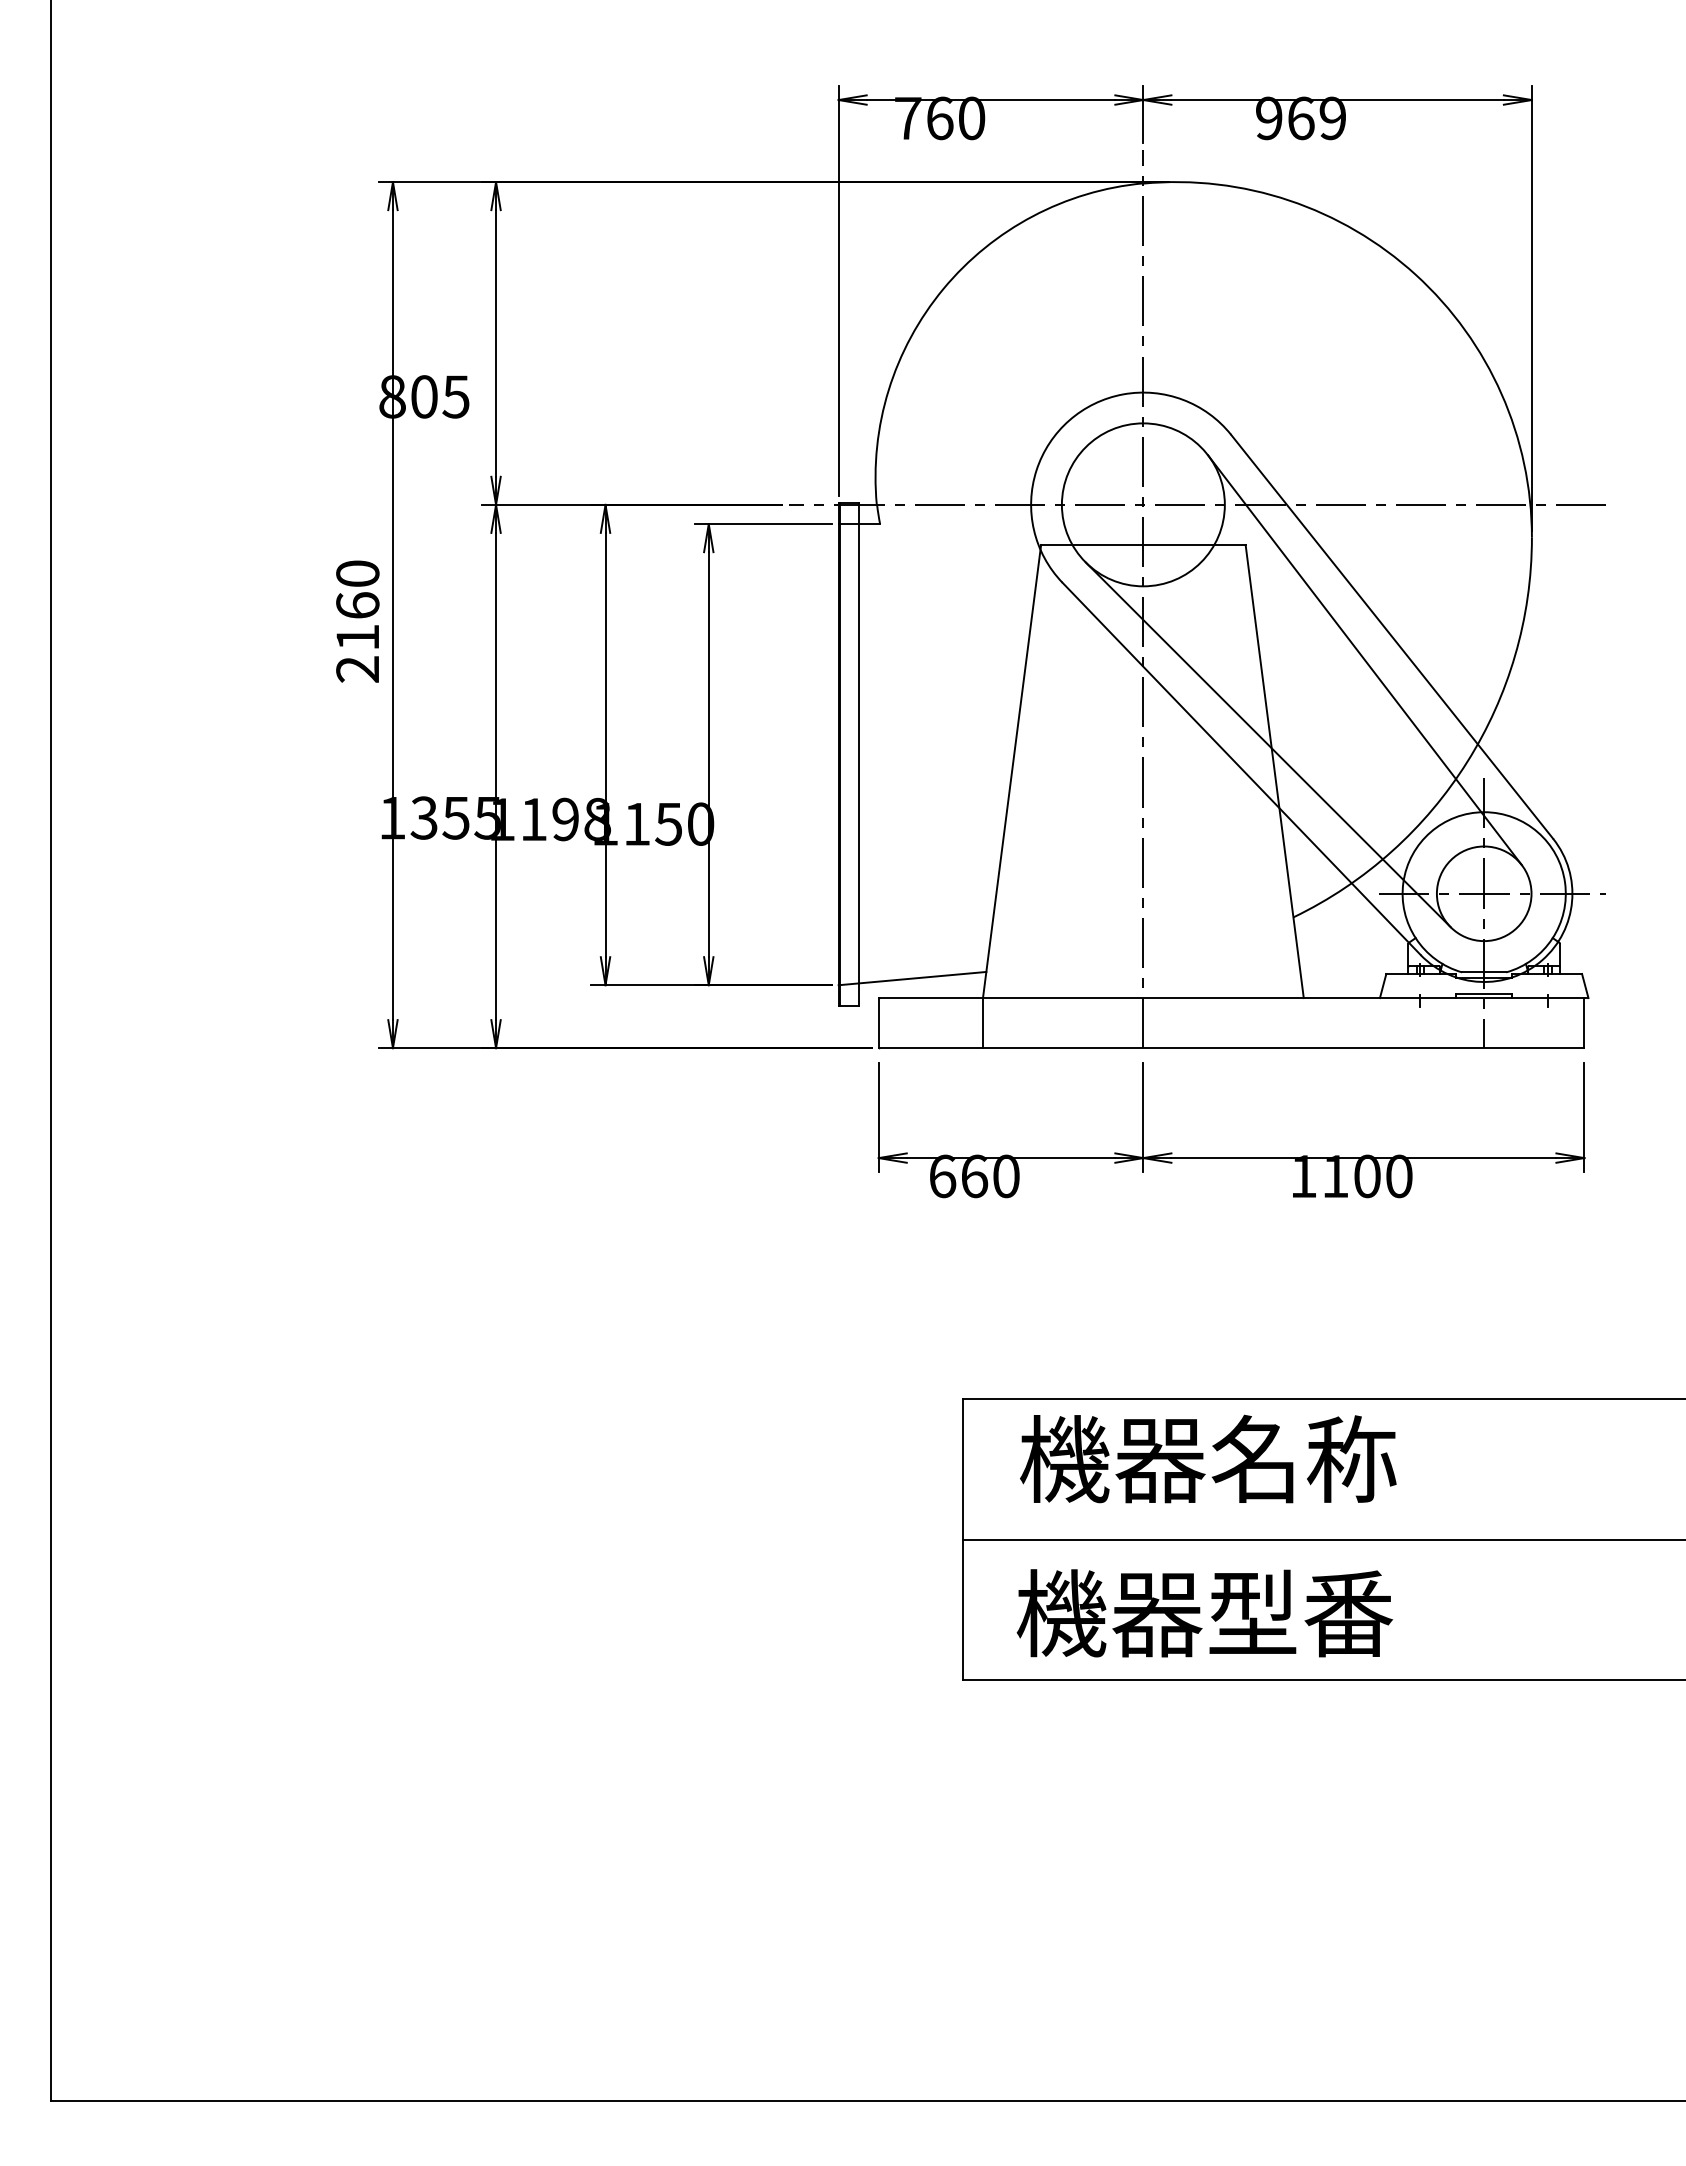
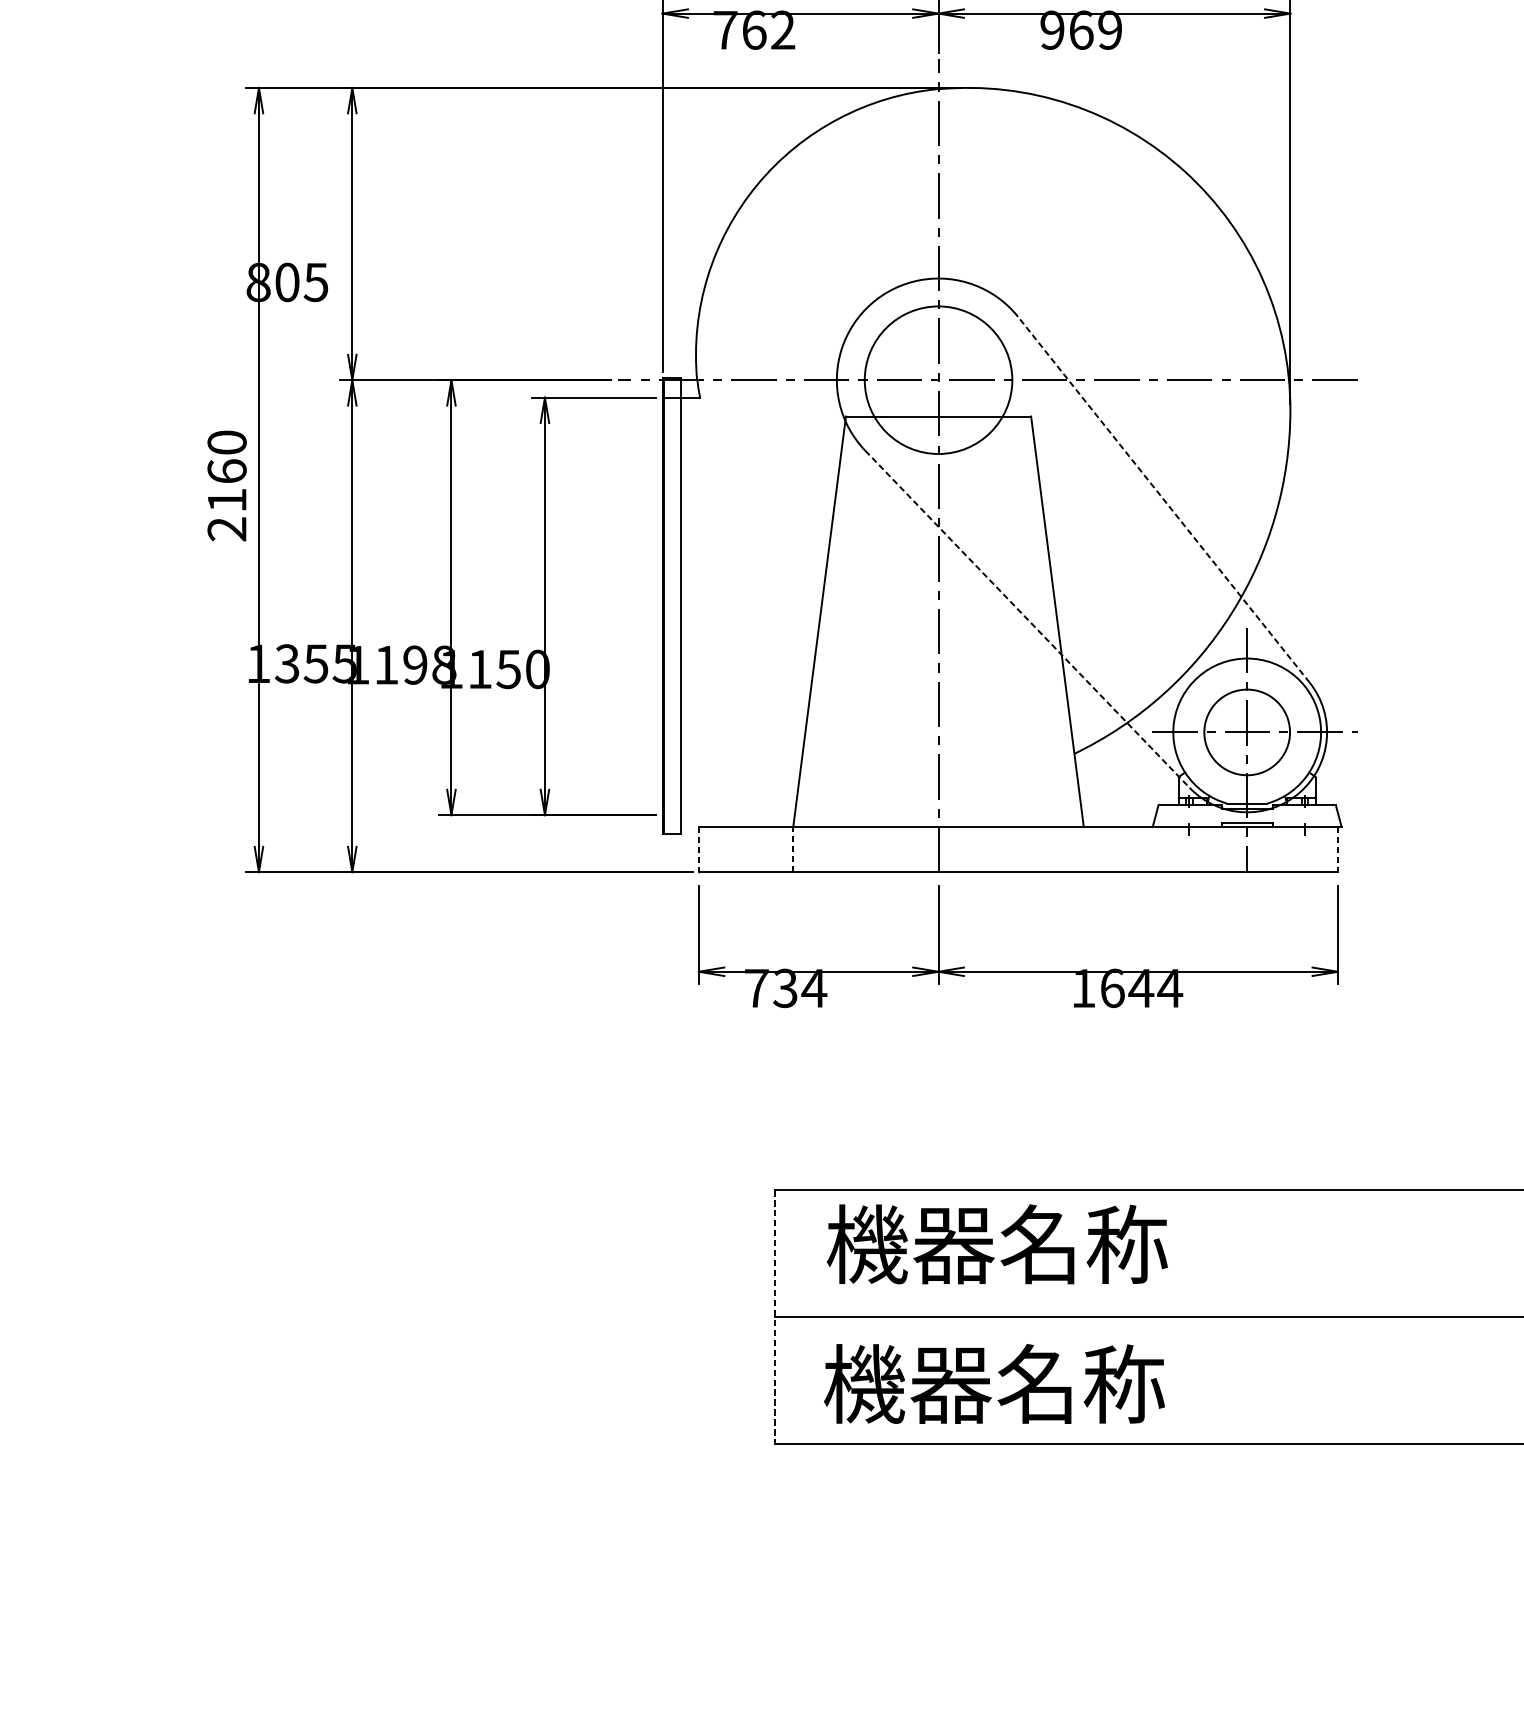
text: (971, 118) -> (782, 30), 760 -> 762
line: (1391, 636) -> (1163, 499), solid -> dashed
line: (1364, 660) -> (1138, 521), removed
line: (1267, 744) -> (1050, 597), removed
line: (1241, 769) -> (1027, 619), solid -> dashed
line: (912, 978) -> (729, 809), removed
line: (983, 1022) -> (793, 848), solid -> dashed
line: (878, 1023) -> (698, 849), solid -> dashed
line: (1584, 1023) -> (1338, 849), solid -> dashed
text: (974, 1176) -> (785, 988), 660 -> 734
text: (1368, 1176) -> (1142, 988), 1100 -> 1644
line: (962, 1540) -> (774, 1318), solid -> dashed
text: (1300, 1613) -> (1080, 1384), 機器型番 -> 機器名称

